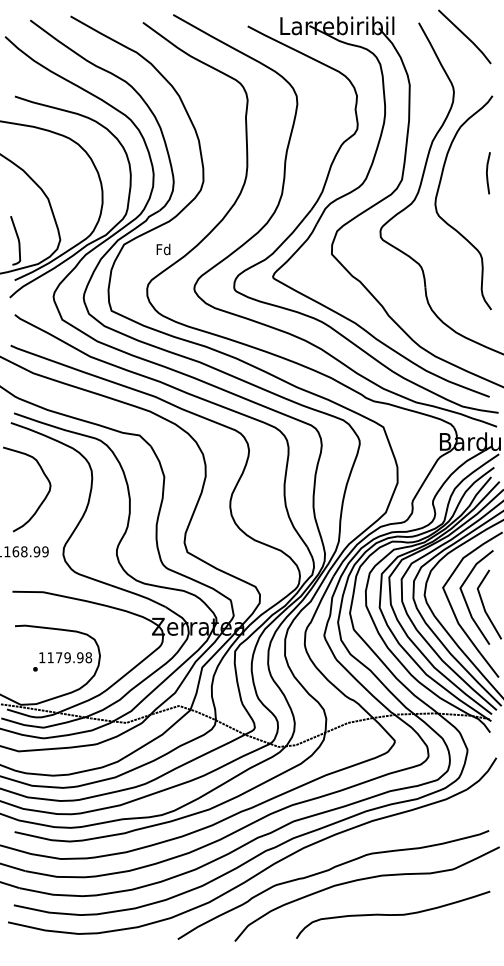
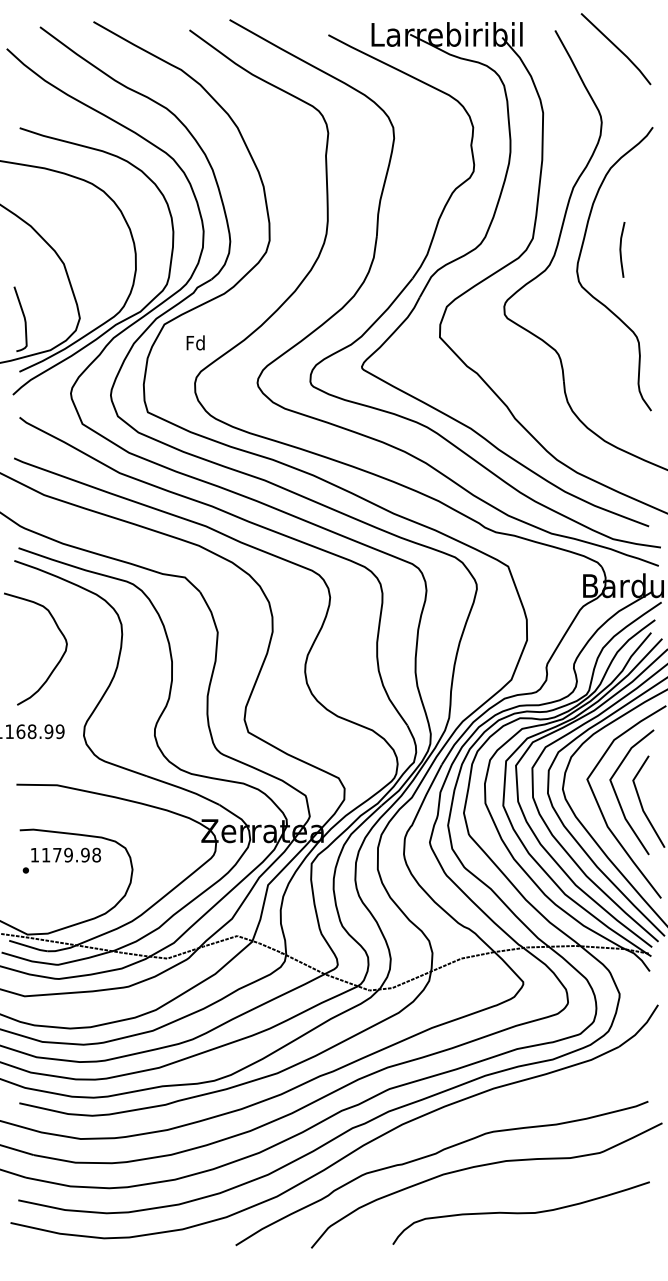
line: (487, 172) -> (621, 249), moved
text: (163, 249) -> (195, 342), moved
text: (62, 661) -> (61, 860), moved

